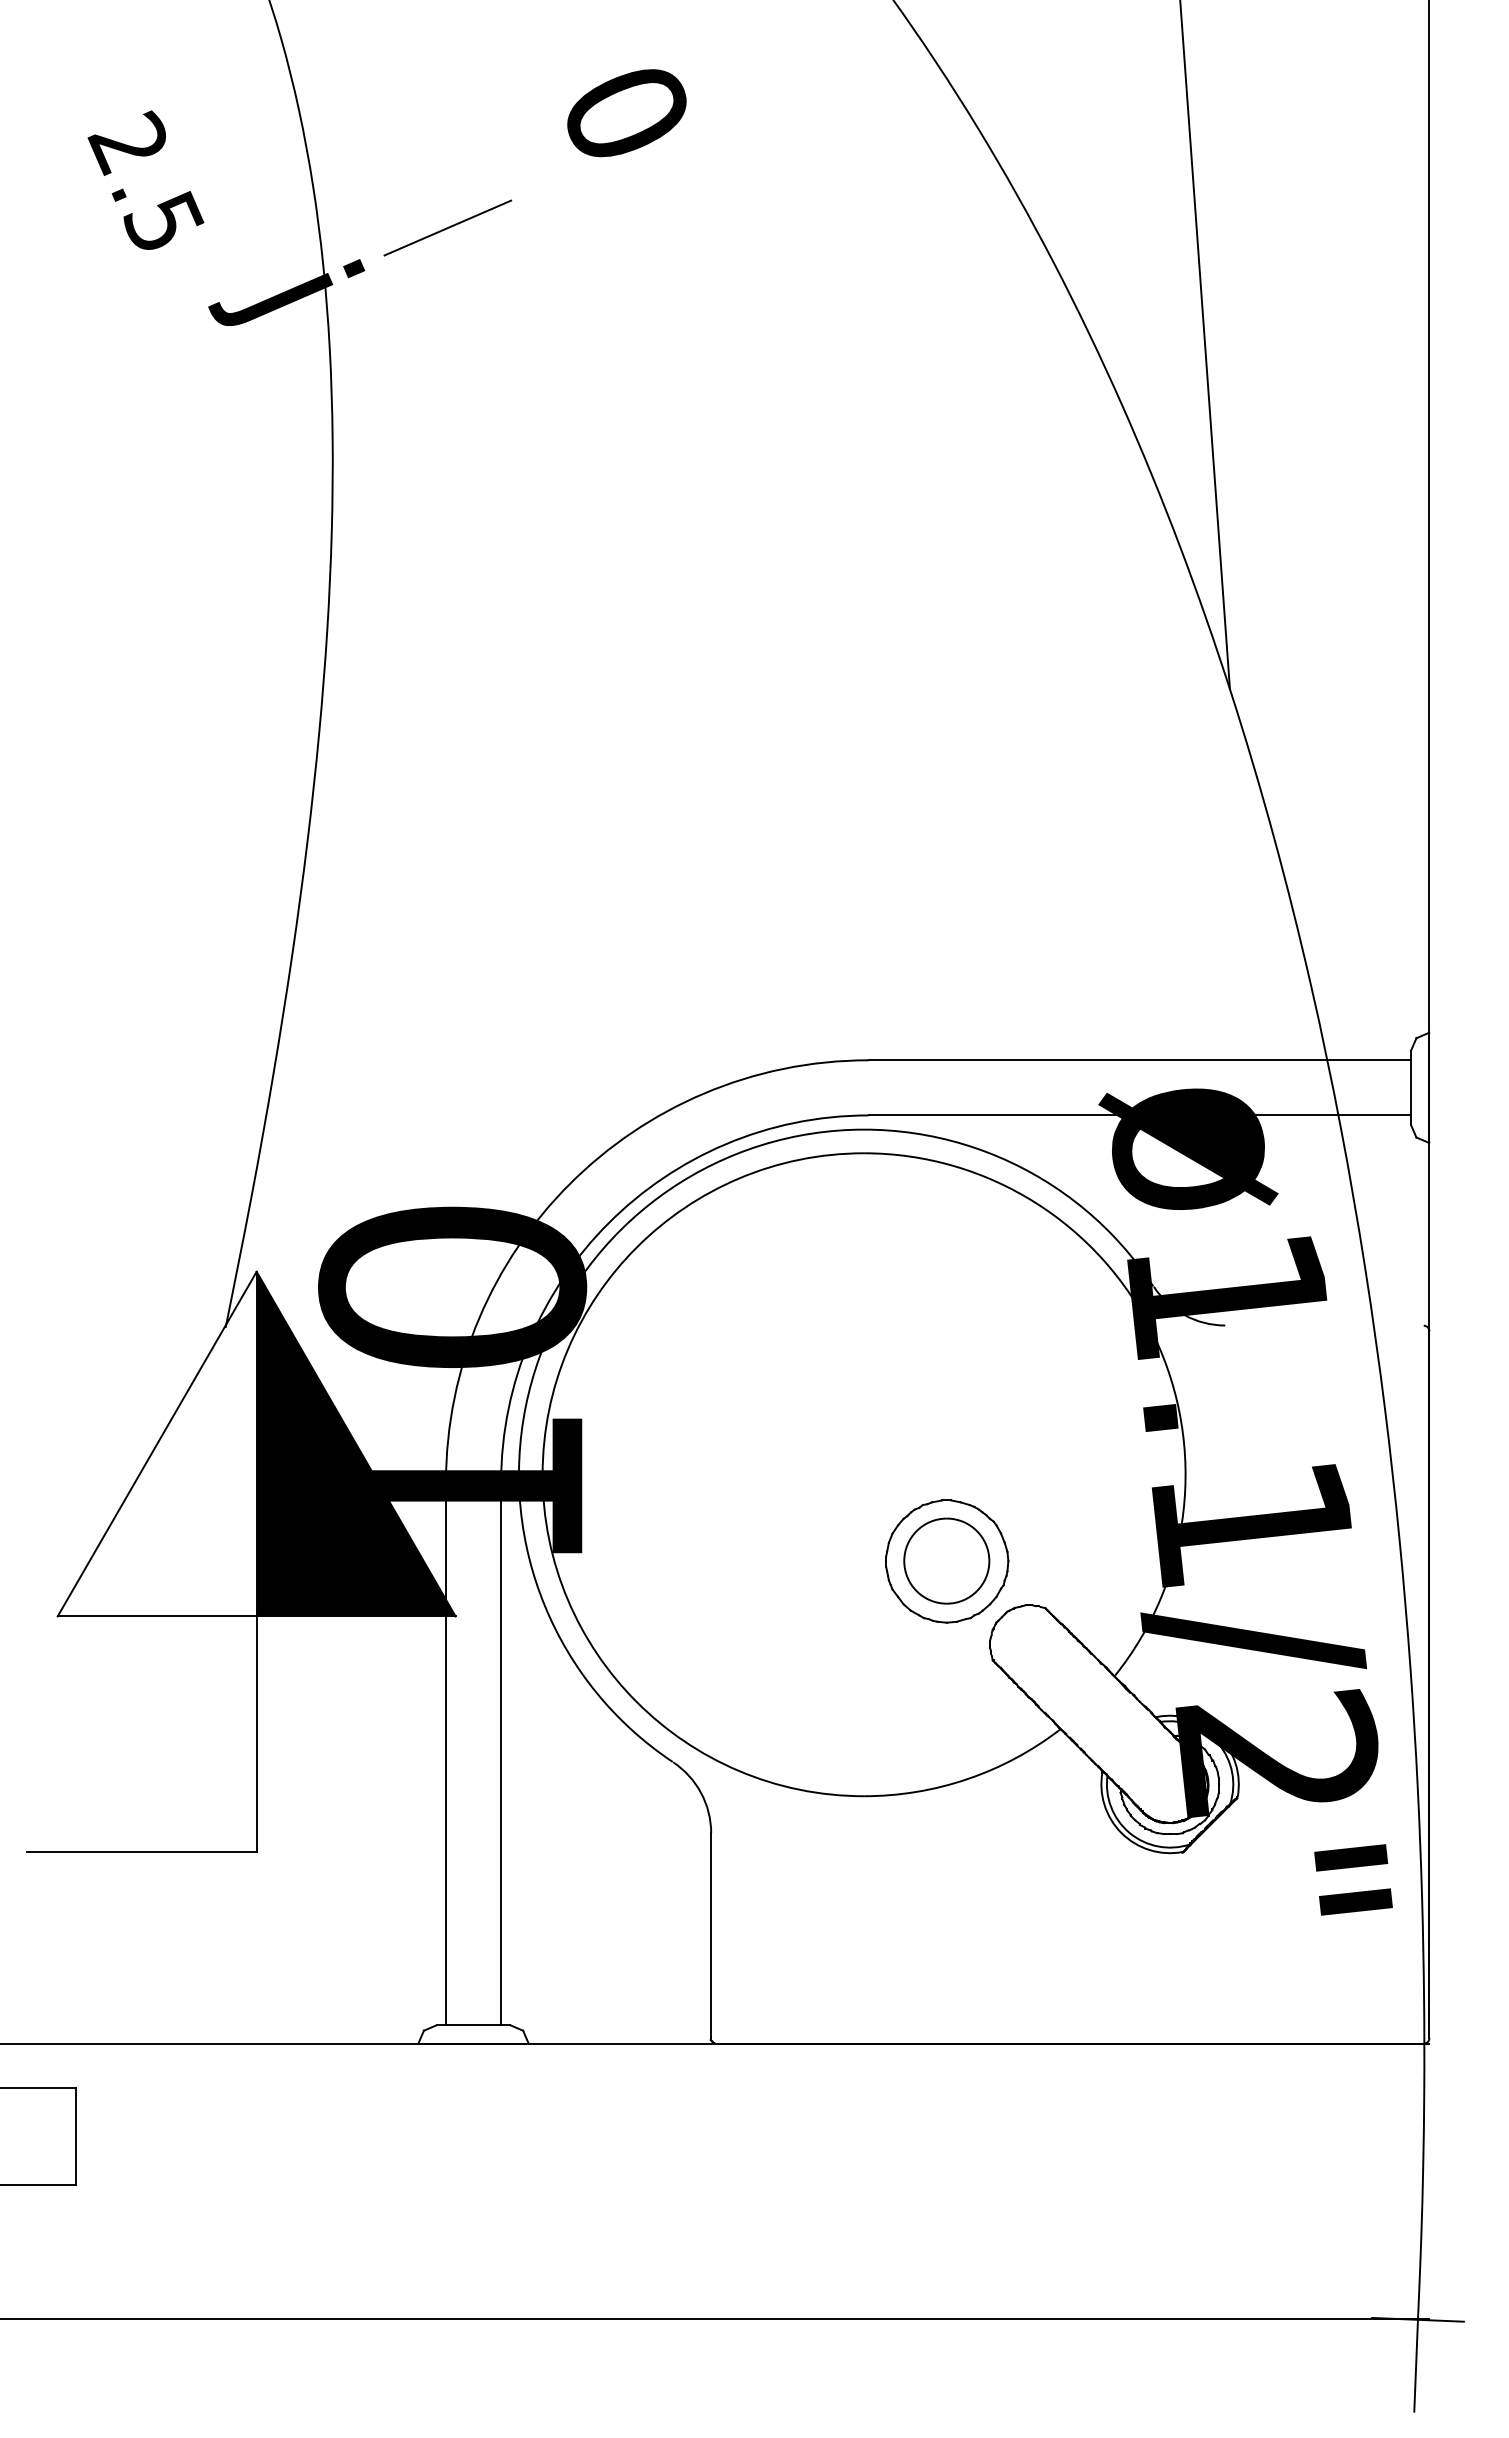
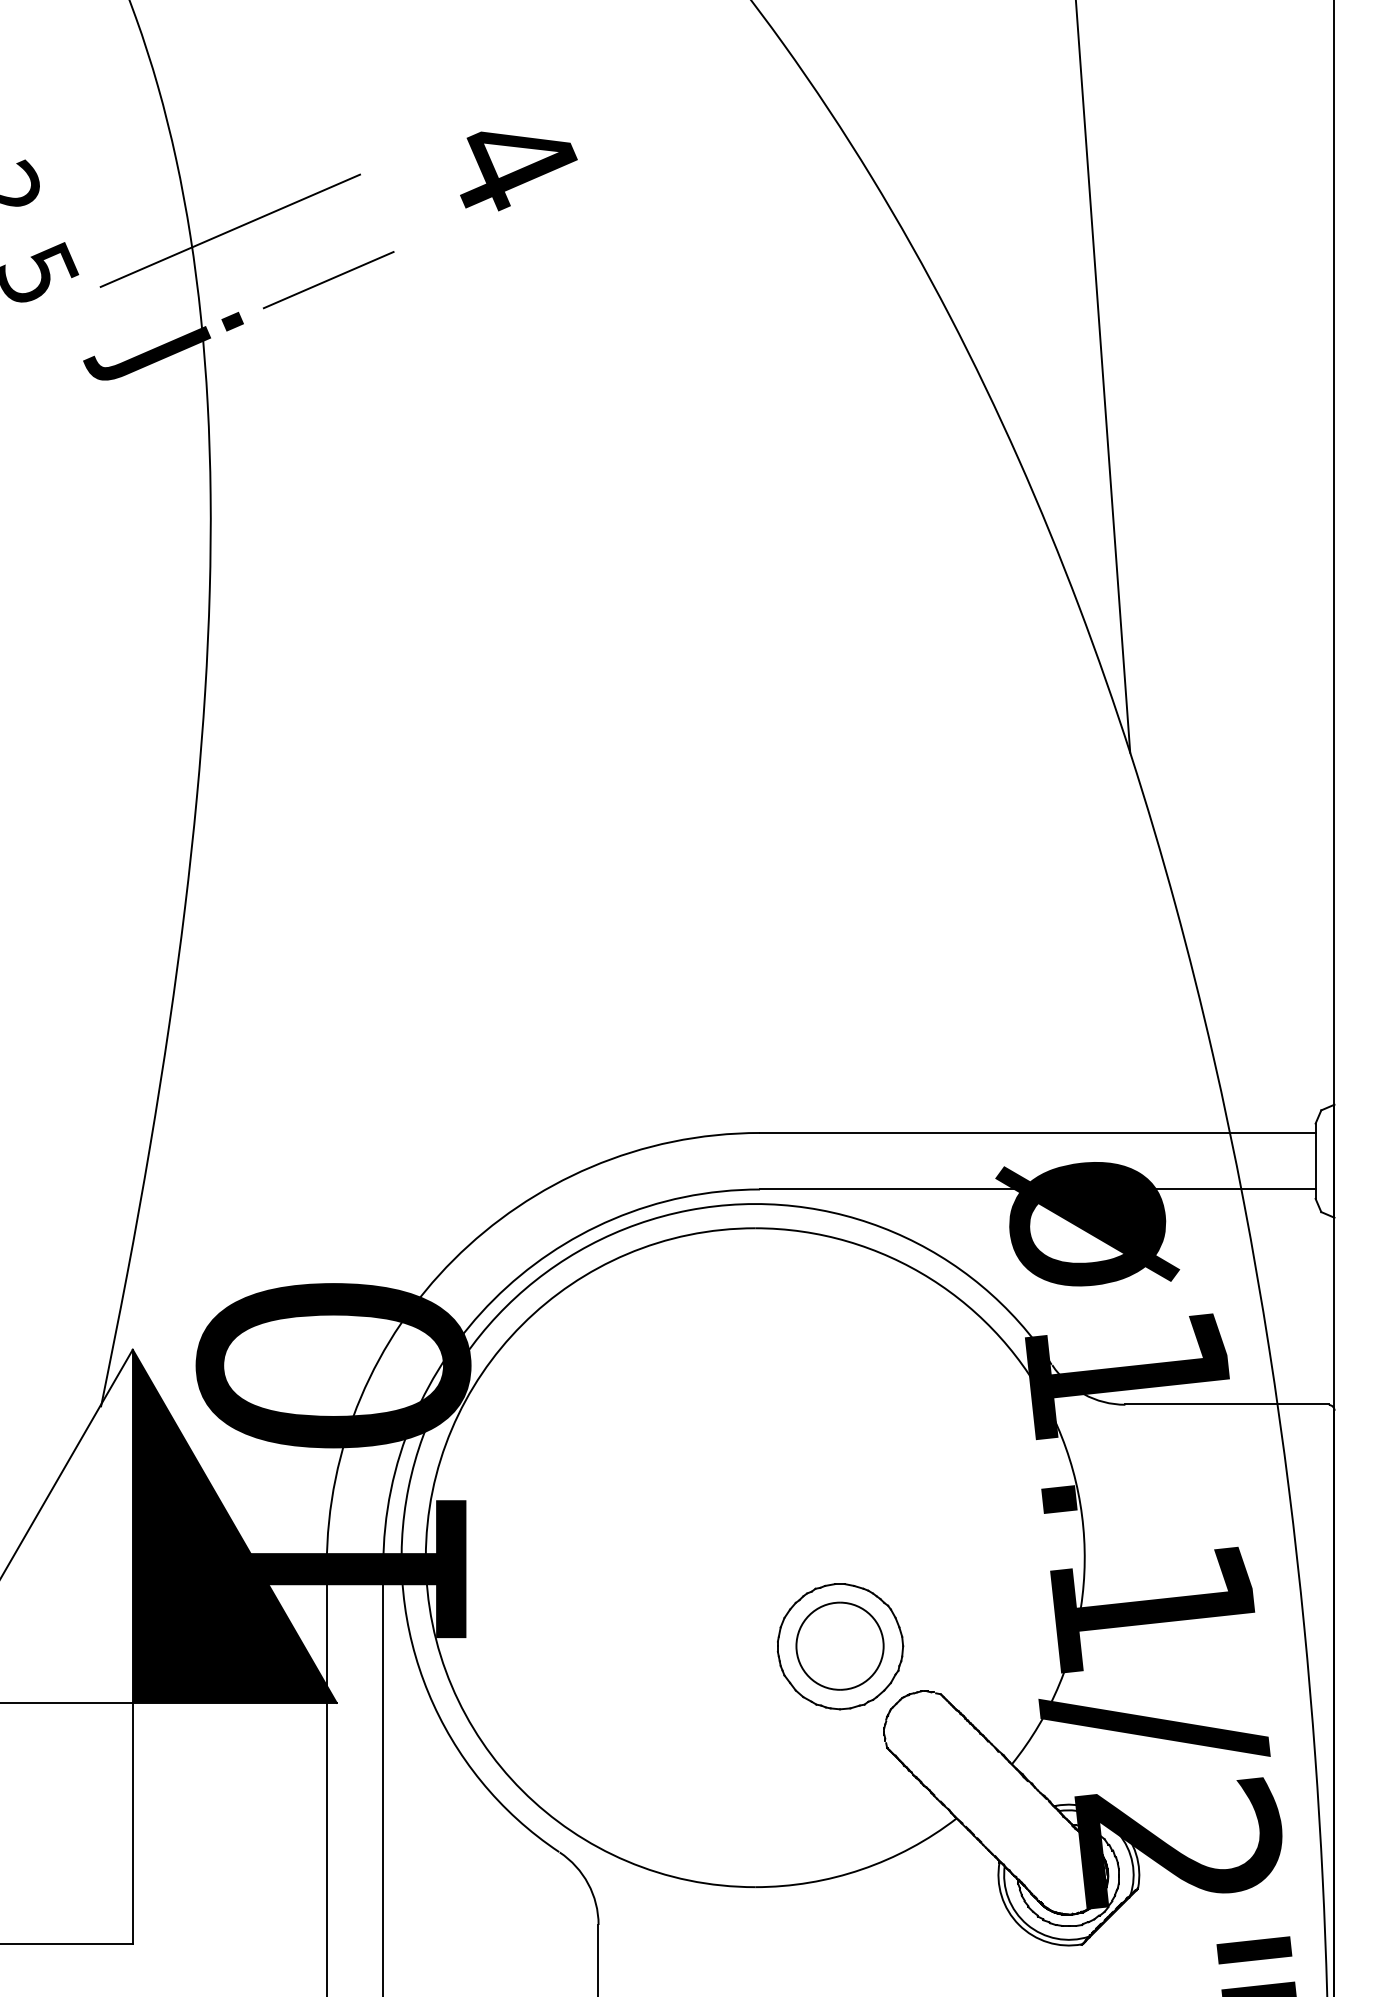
text: (628, 114) -> (513, 163), 0 -> 4
line: (351, 179) -> (229, 230), added
line: (1324, 1324) -> (1227, 1403), added

